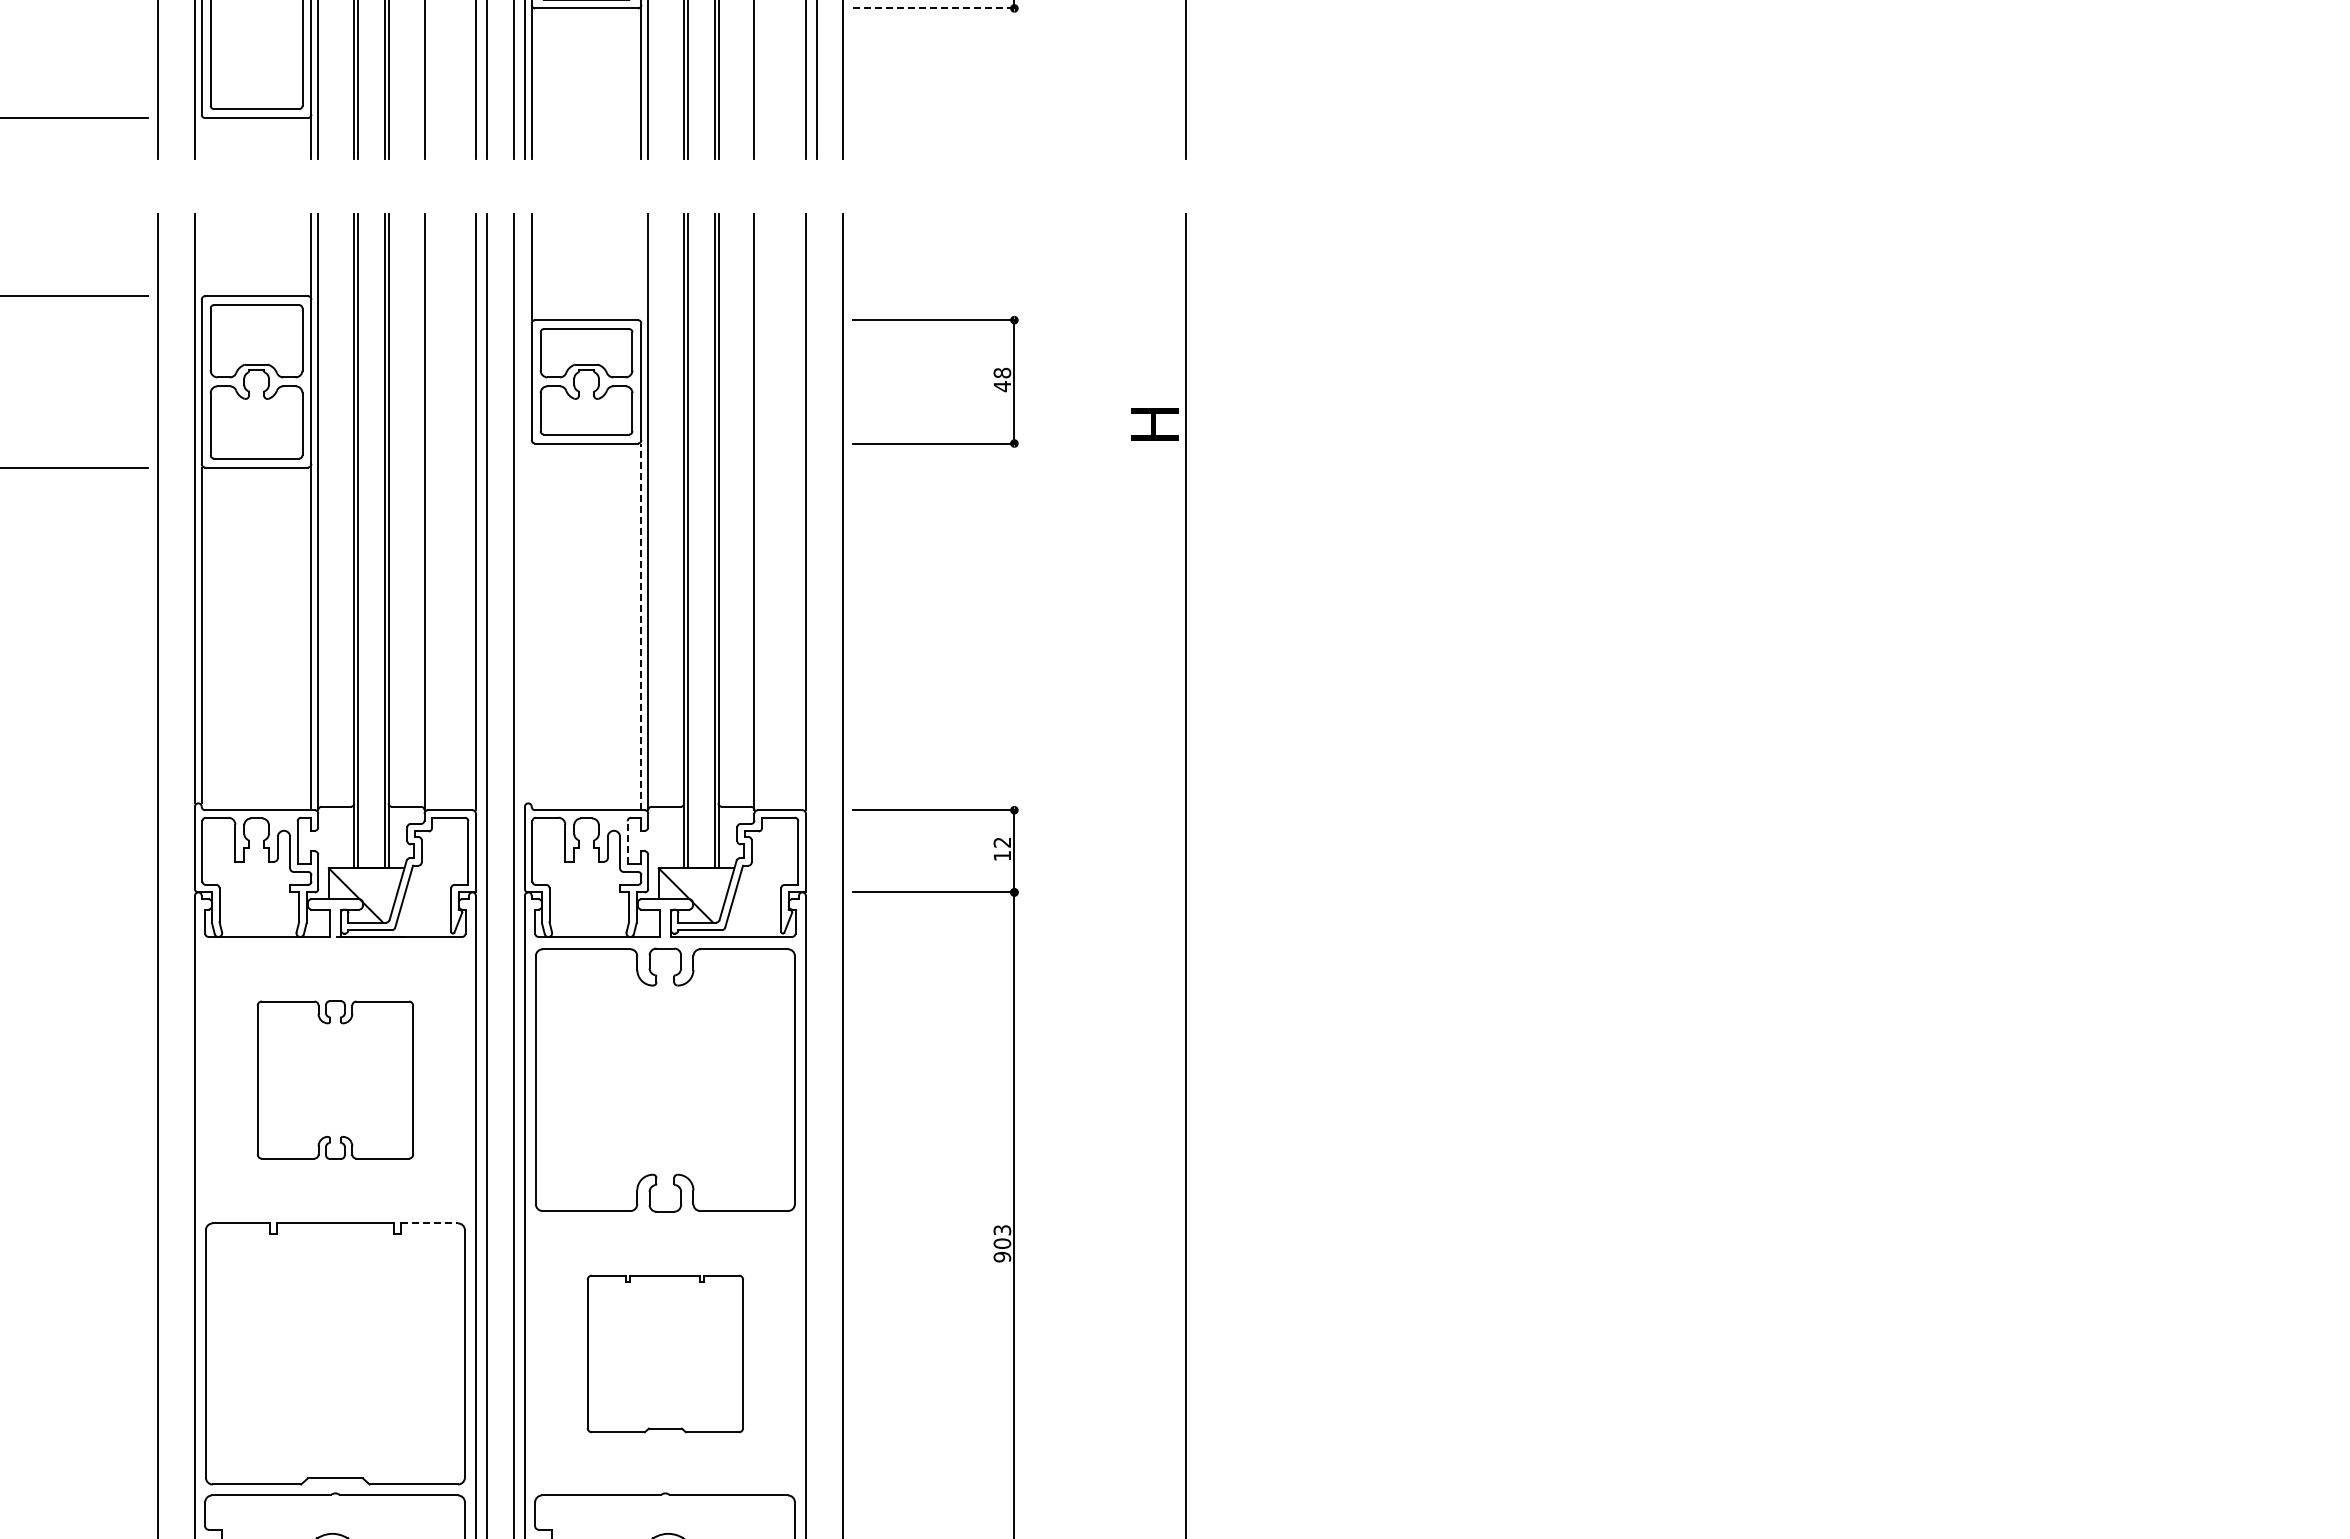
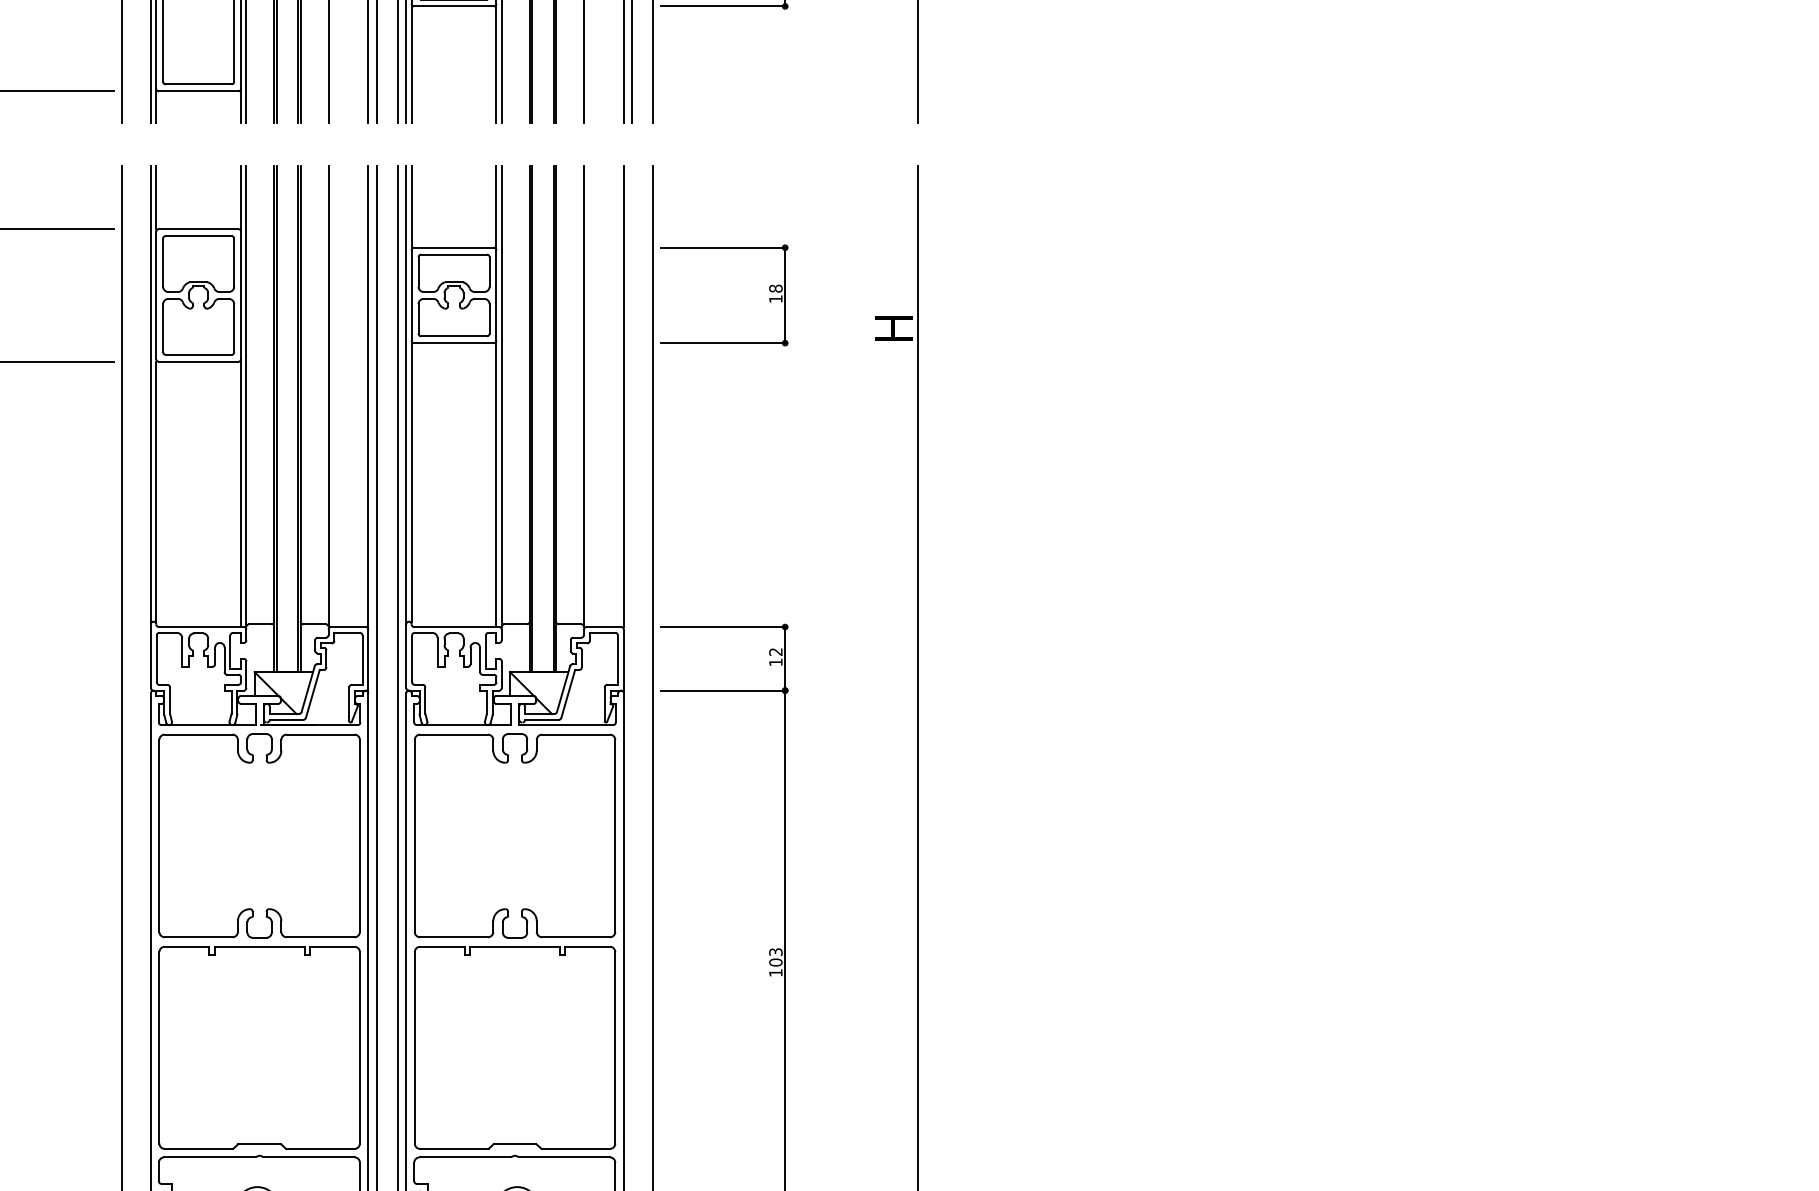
line: (933, 8) -> (722, 6), dashed -> solid
line: (201, 138) -> (156, 107), added
line: (201, 254) -> (156, 196), added
line: (641, 267) -> (496, 206), added
text: (1001, 386) -> (775, 299), 48 -> 18
line: (524, 508) -> (406, 393), added
line: (531, 623) -> (411, 482), added
line: (641, 626) -> (496, 484), dashed -> solid
line: (627, 842) -> (485, 652), dashed -> solid
part: (335, 1079) -> (259, 835), size x1.67
line: (429, 1223) -> (332, 946), dashed -> solid
text: (1002, 1257) -> (775, 973), 903 -> 103
part: (665, 1353) -> (515, 1047), size x1.67

